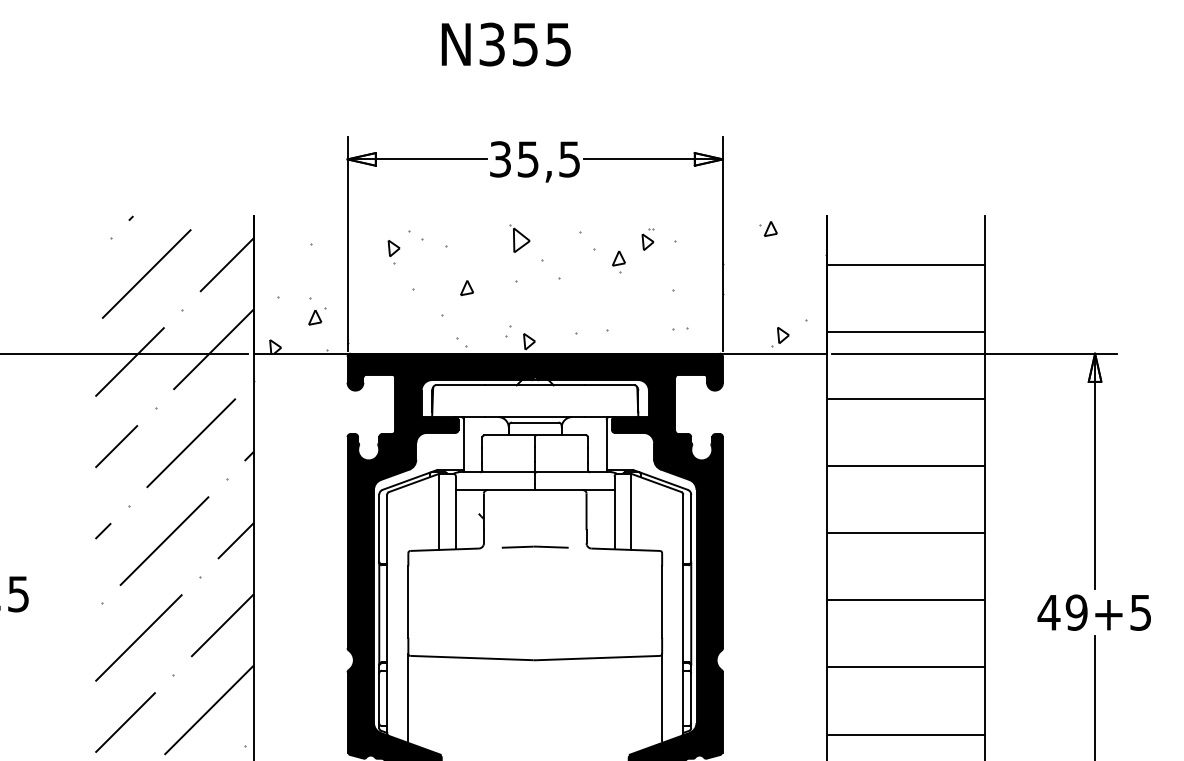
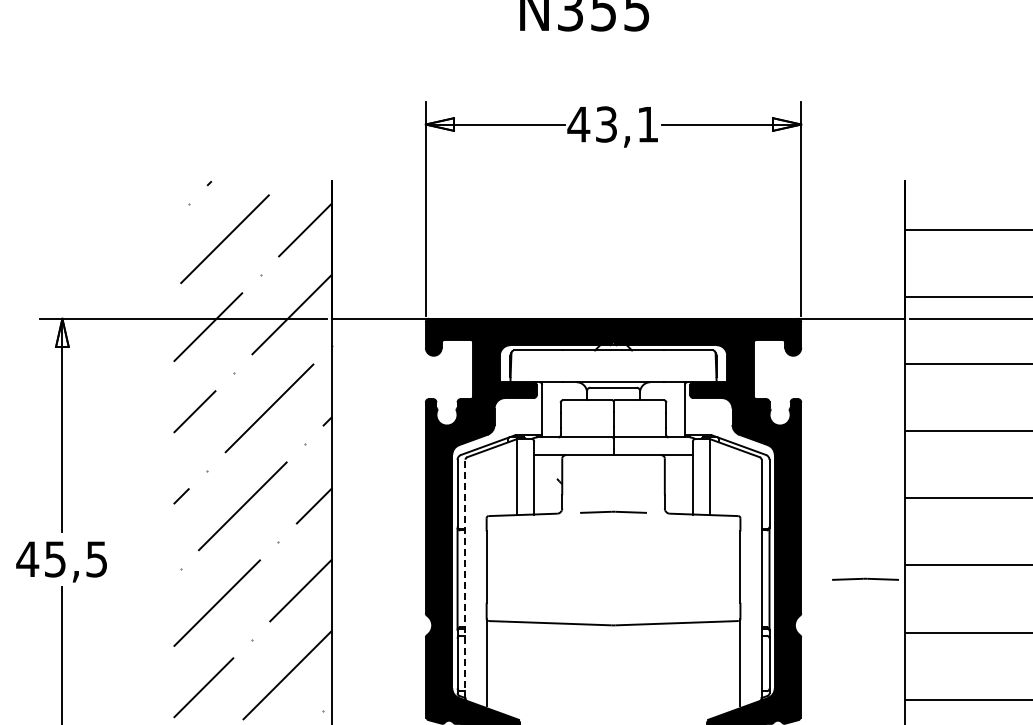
text: (534, 159) -> (612, 124), 35,5 -> 43,1
hatch: (547, 287) -> (625, 252), removed
line: (387, 613) -> (465, 578), solid -> dashed
line: (786, 613) -> (864, 578), added

